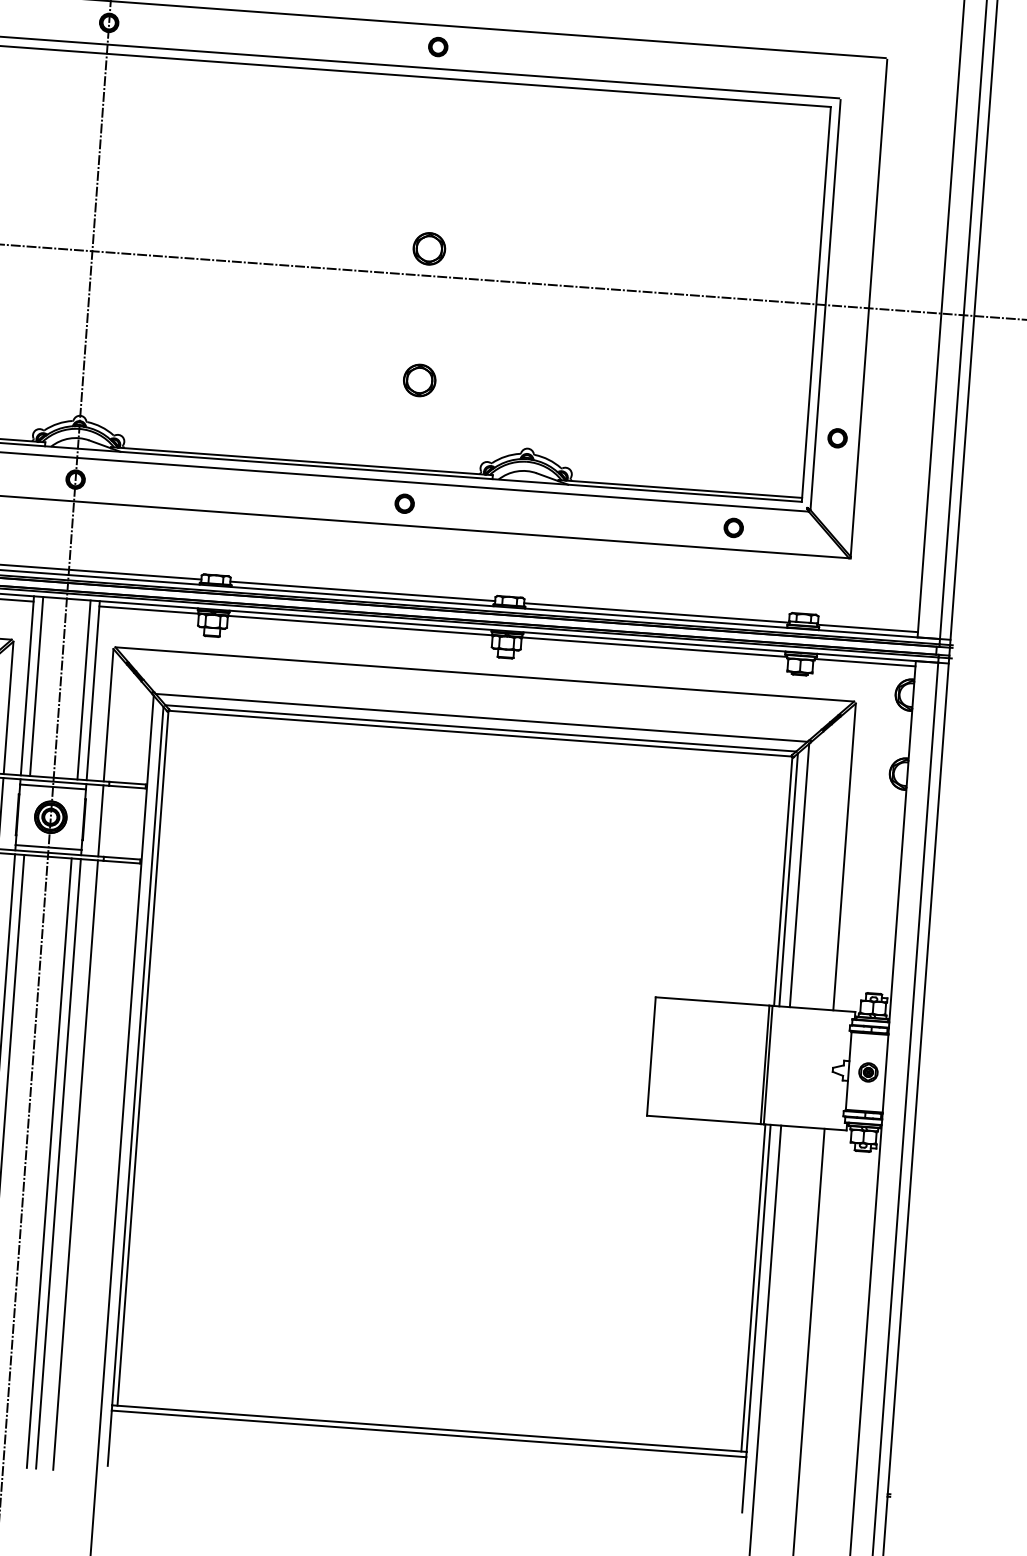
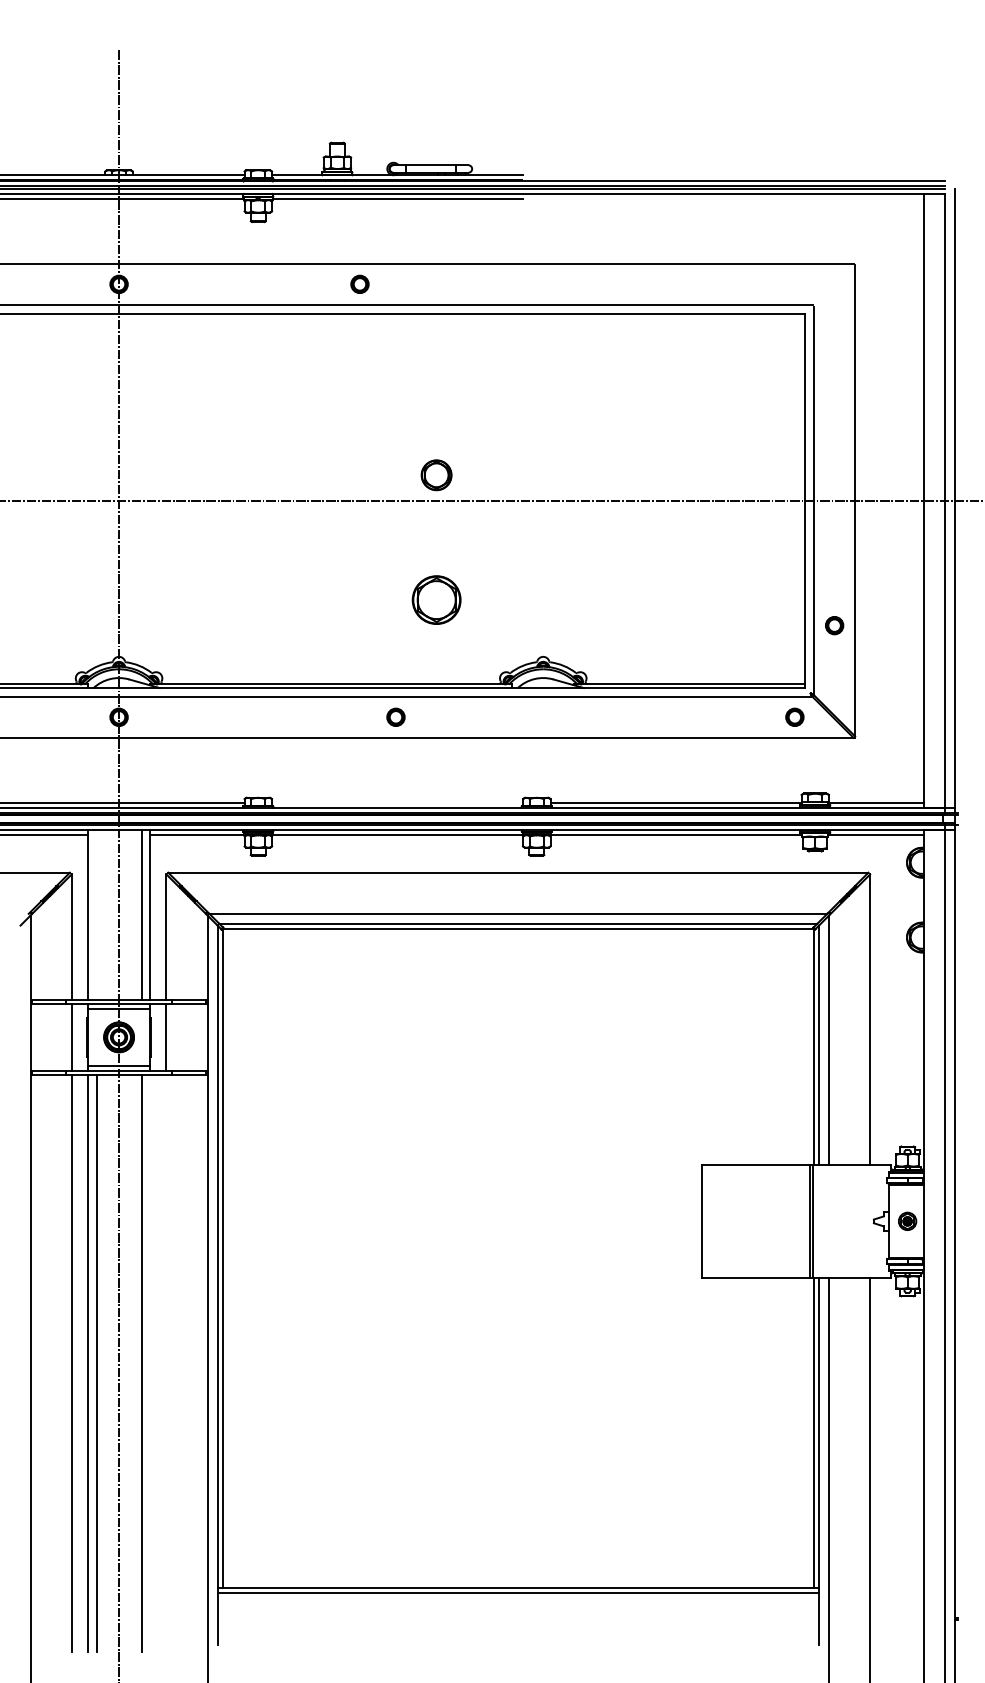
part: (437, 46) -> (359, 283), moved
part: (419, 379) -> (436, 599), size x1.6
part: (404, 502) -> (395, 716), moved
part: (733, 527) -> (794, 716), moved
line: (362, 591) -> (397, 802), removed
line: (36, 685) -> (96, 914), removed
line: (58, 1163) -> (150, 1363), removed
line: (75, 1164) -> (166, 1363), removed

